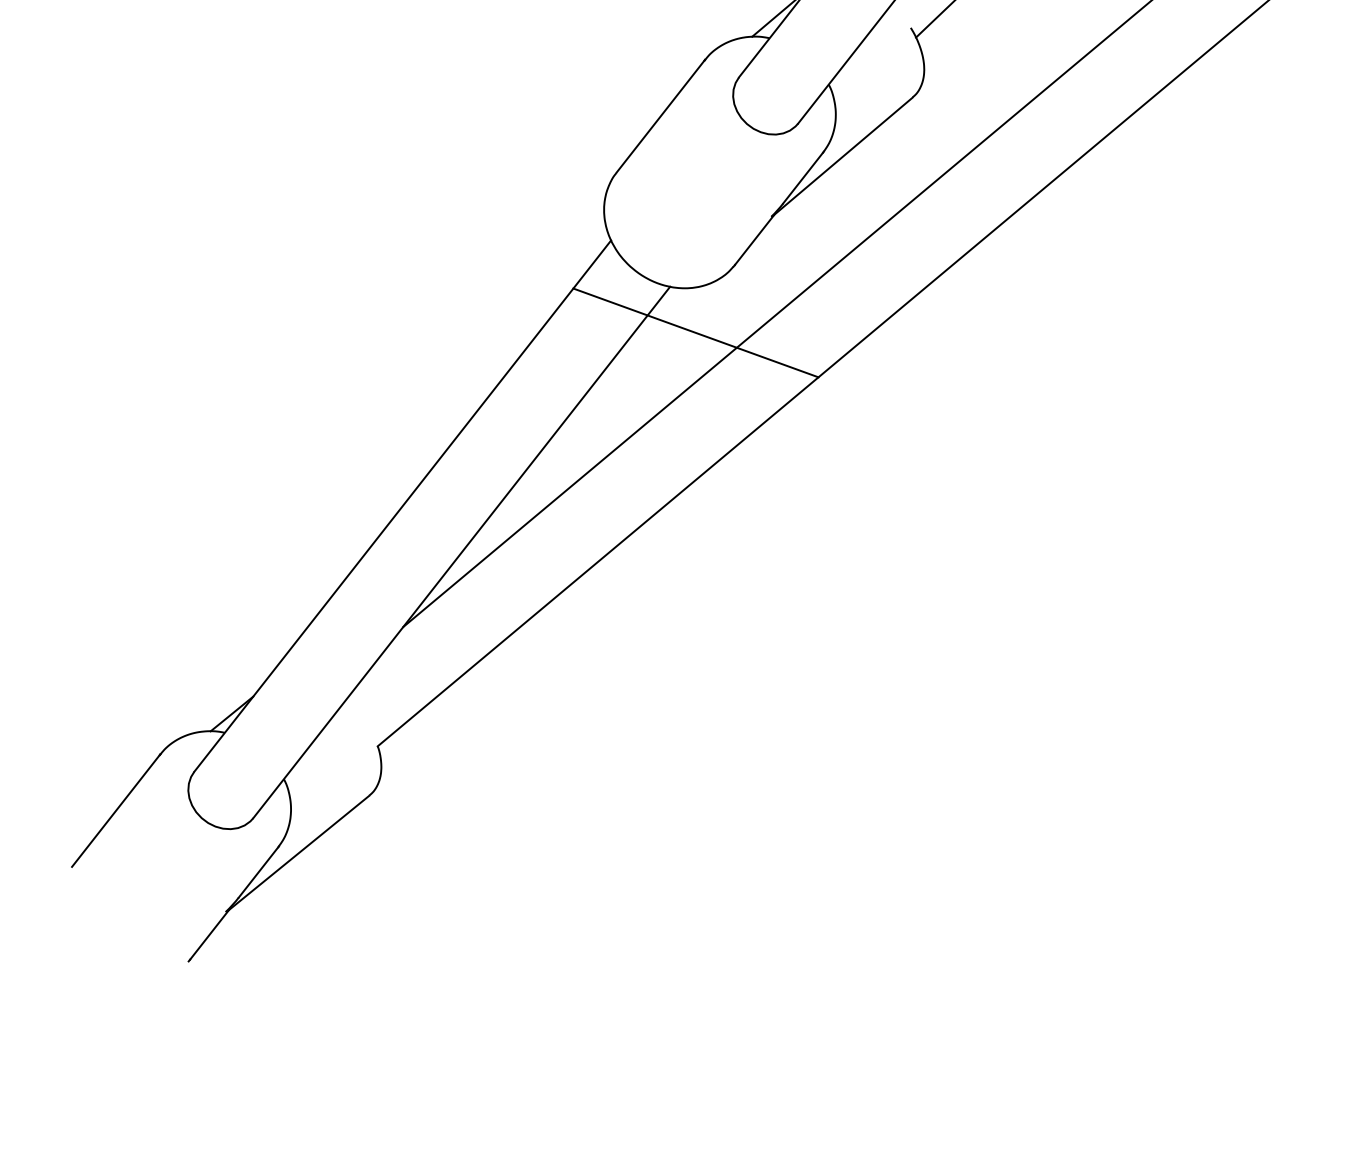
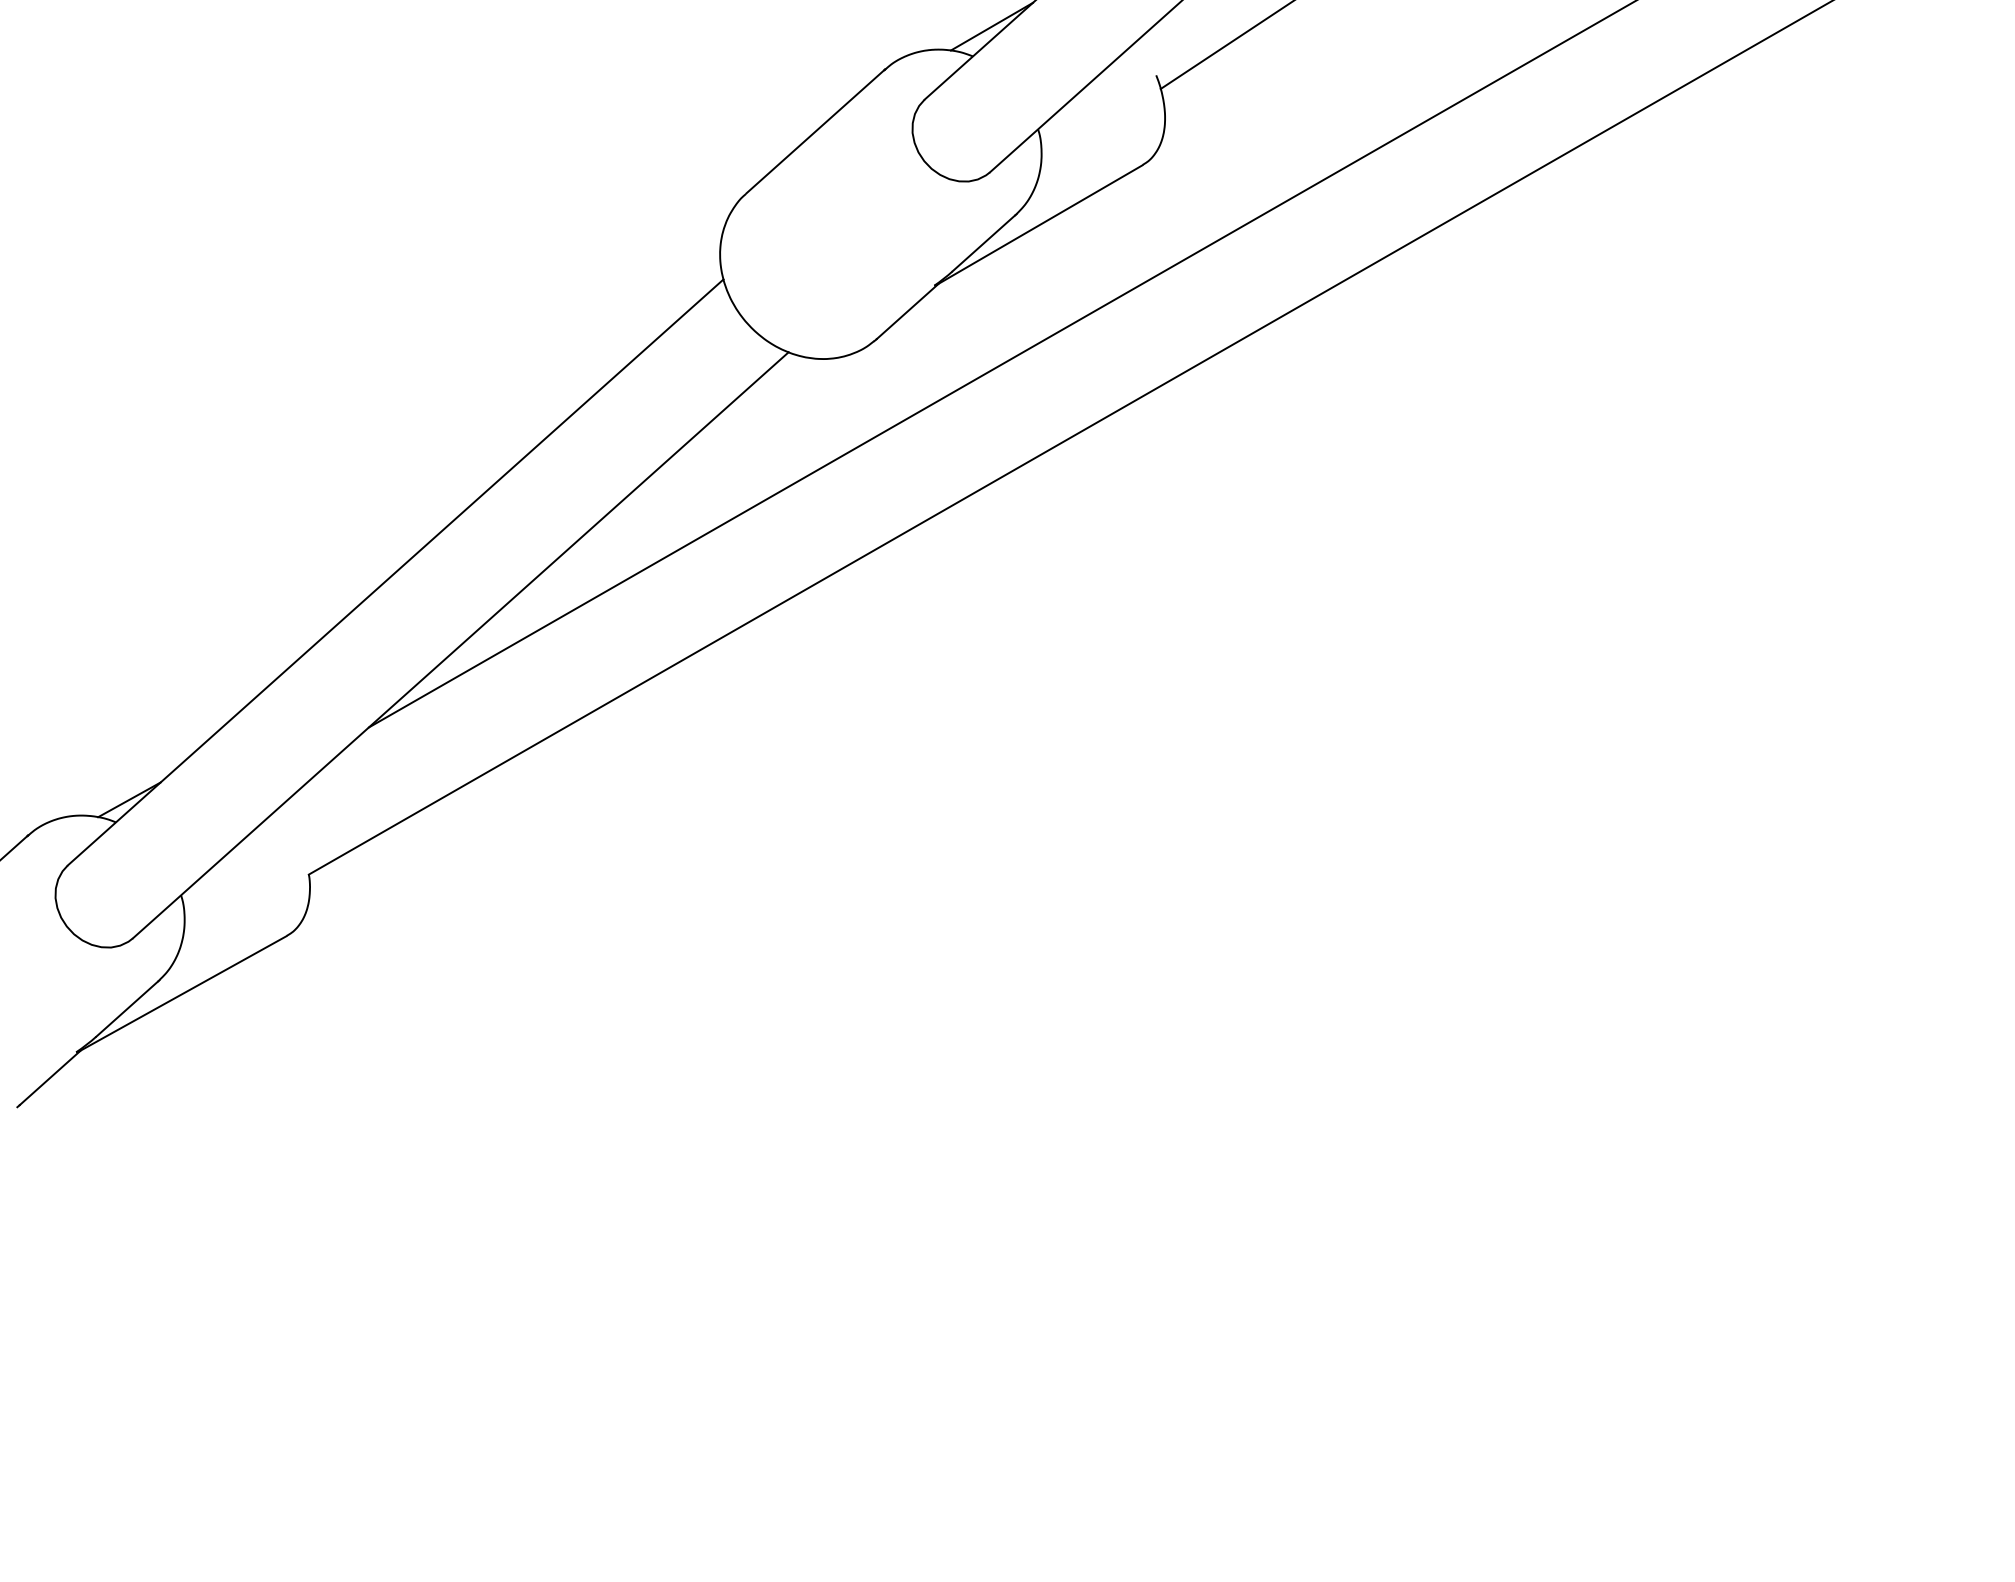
line: (696, 333) -> (811, 417), removed

